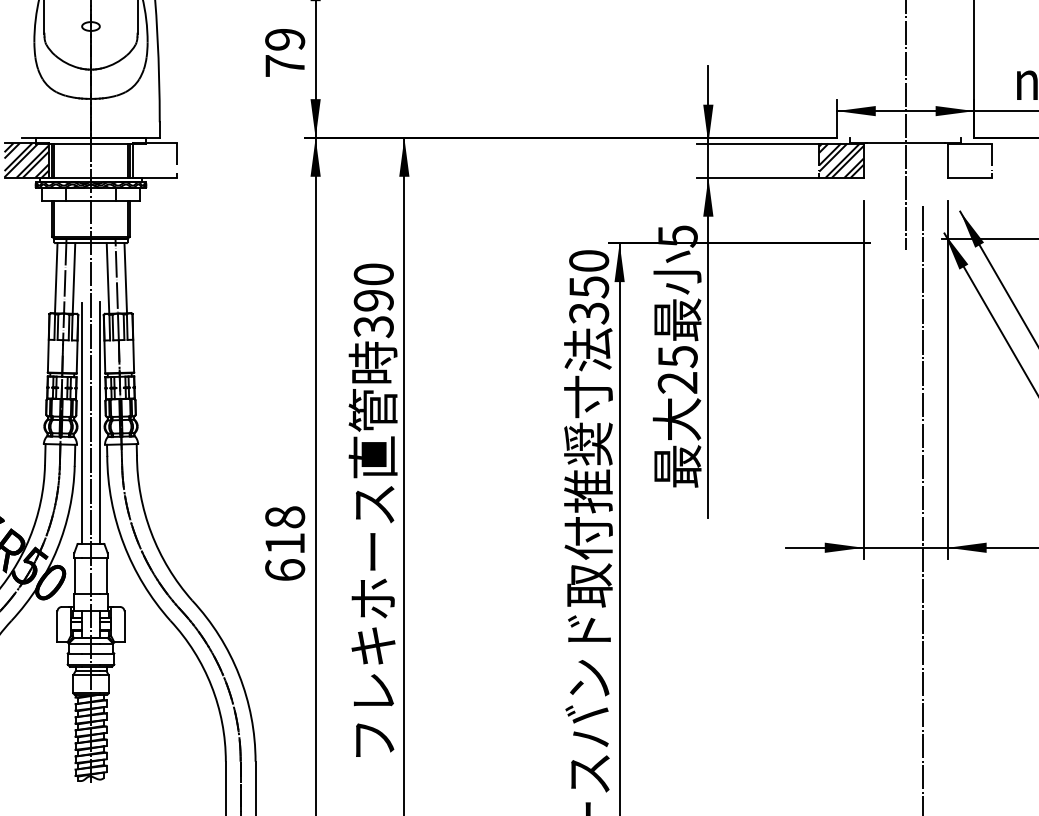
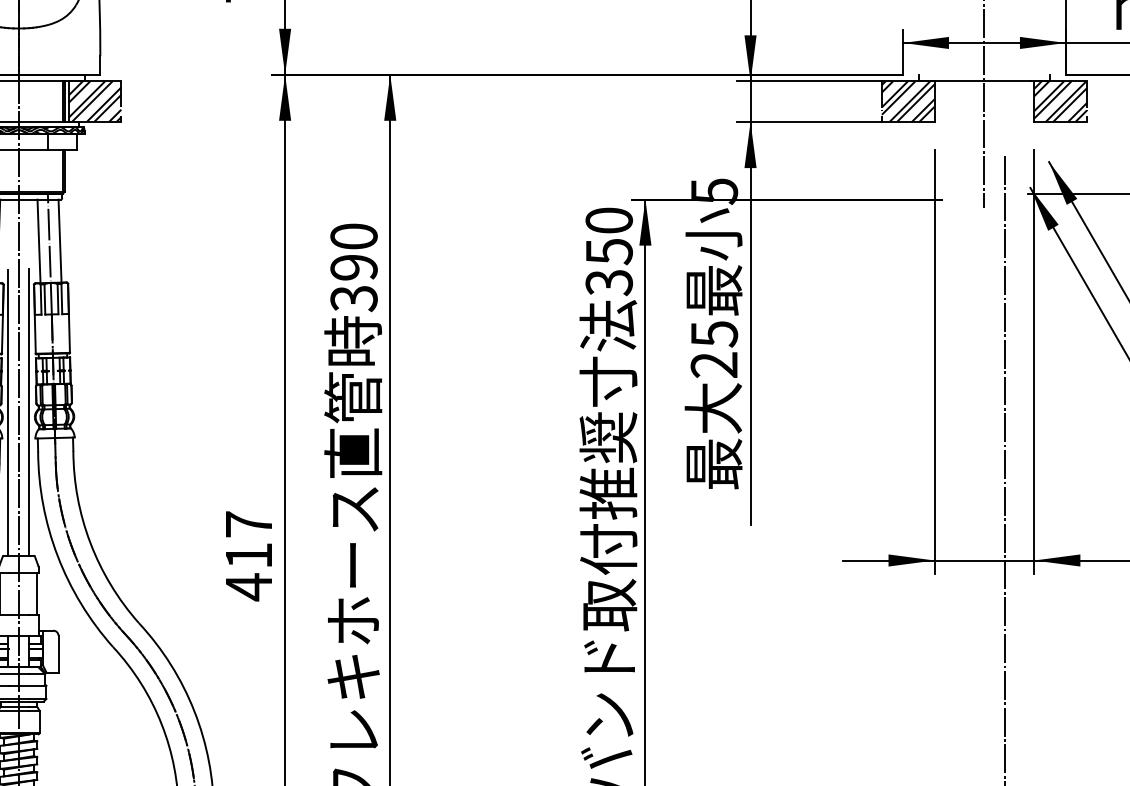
hatch: (155, 160) -> (95, 101), added
hatch: (969, 160) -> (1060, 101), added
text: (285, 544) -> (249, 556), 618 -> 417

